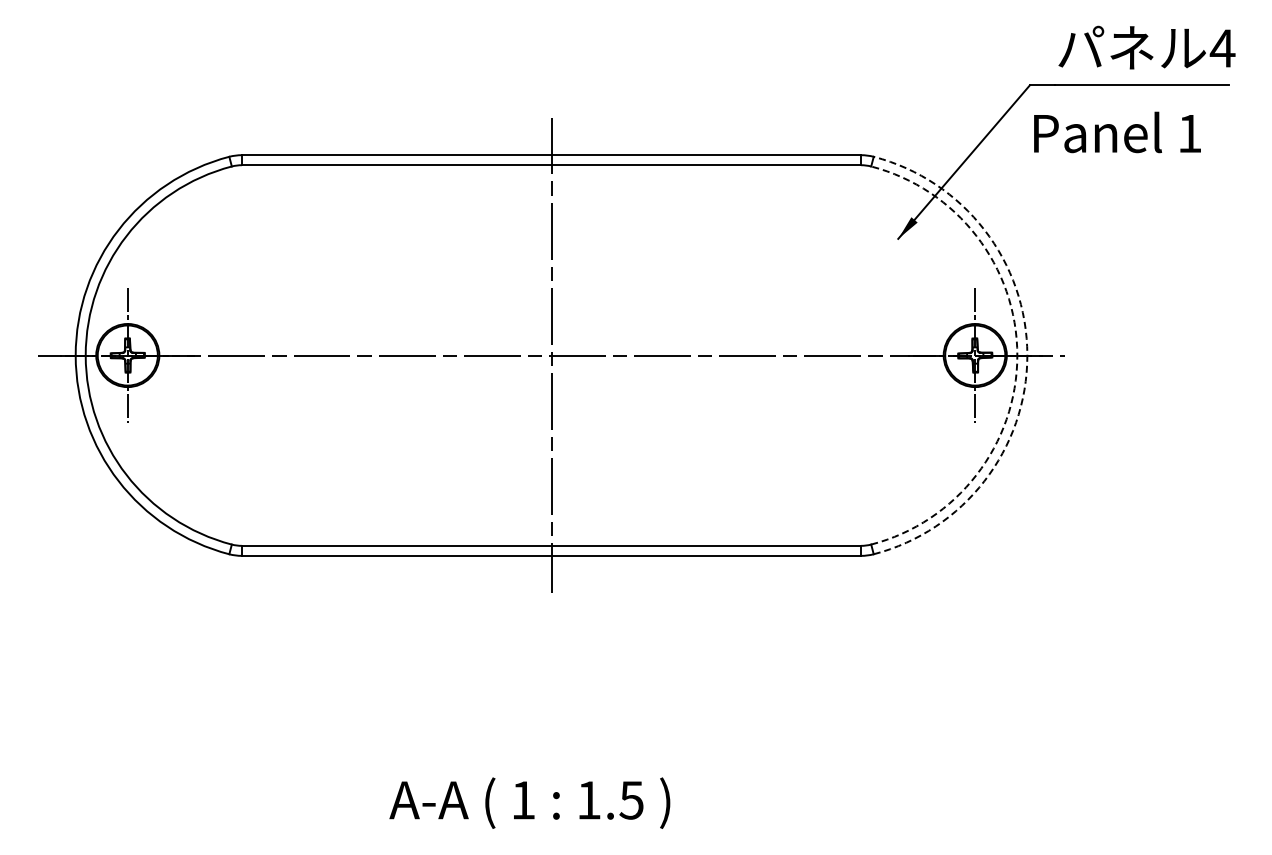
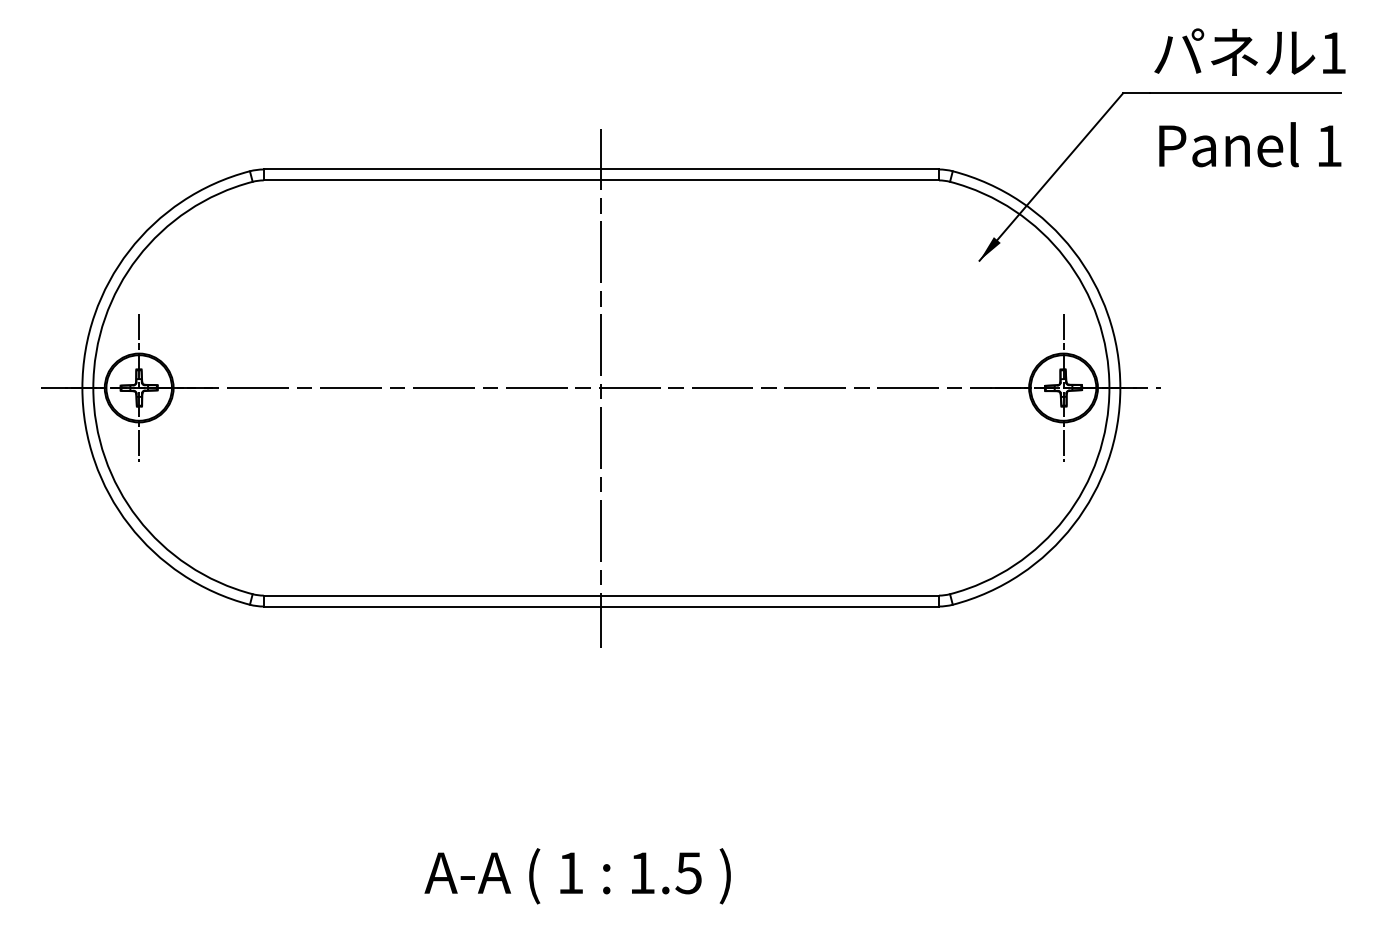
text: (1222, 48) -> (1333, 53), 4 -> 1
text: (1117, 132) -> (1250, 144), moved
arc: (1017, 355) -> (1109, 387), dashed -> solid
arc: (1027, 355) -> (1120, 387), dashed -> solid

